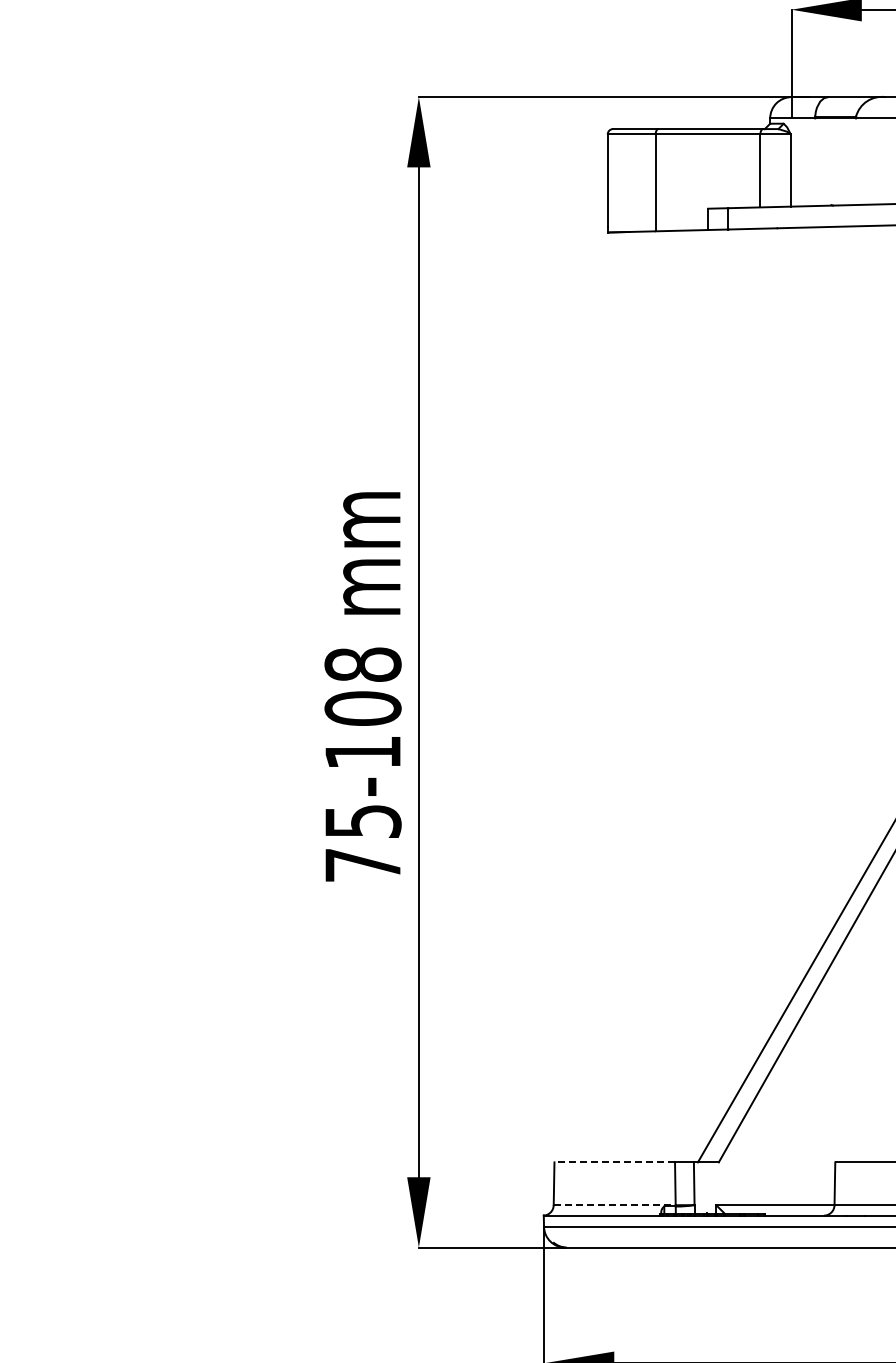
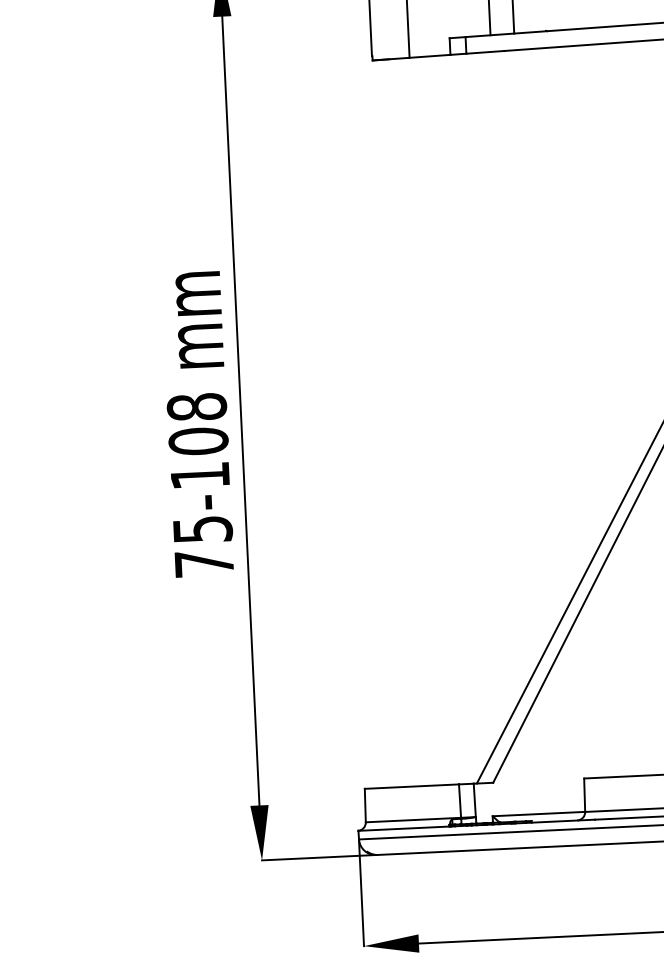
line: (614, 1162) -> (411, 786), dashed -> solid
line: (614, 1205) -> (413, 820), dashed -> solid

